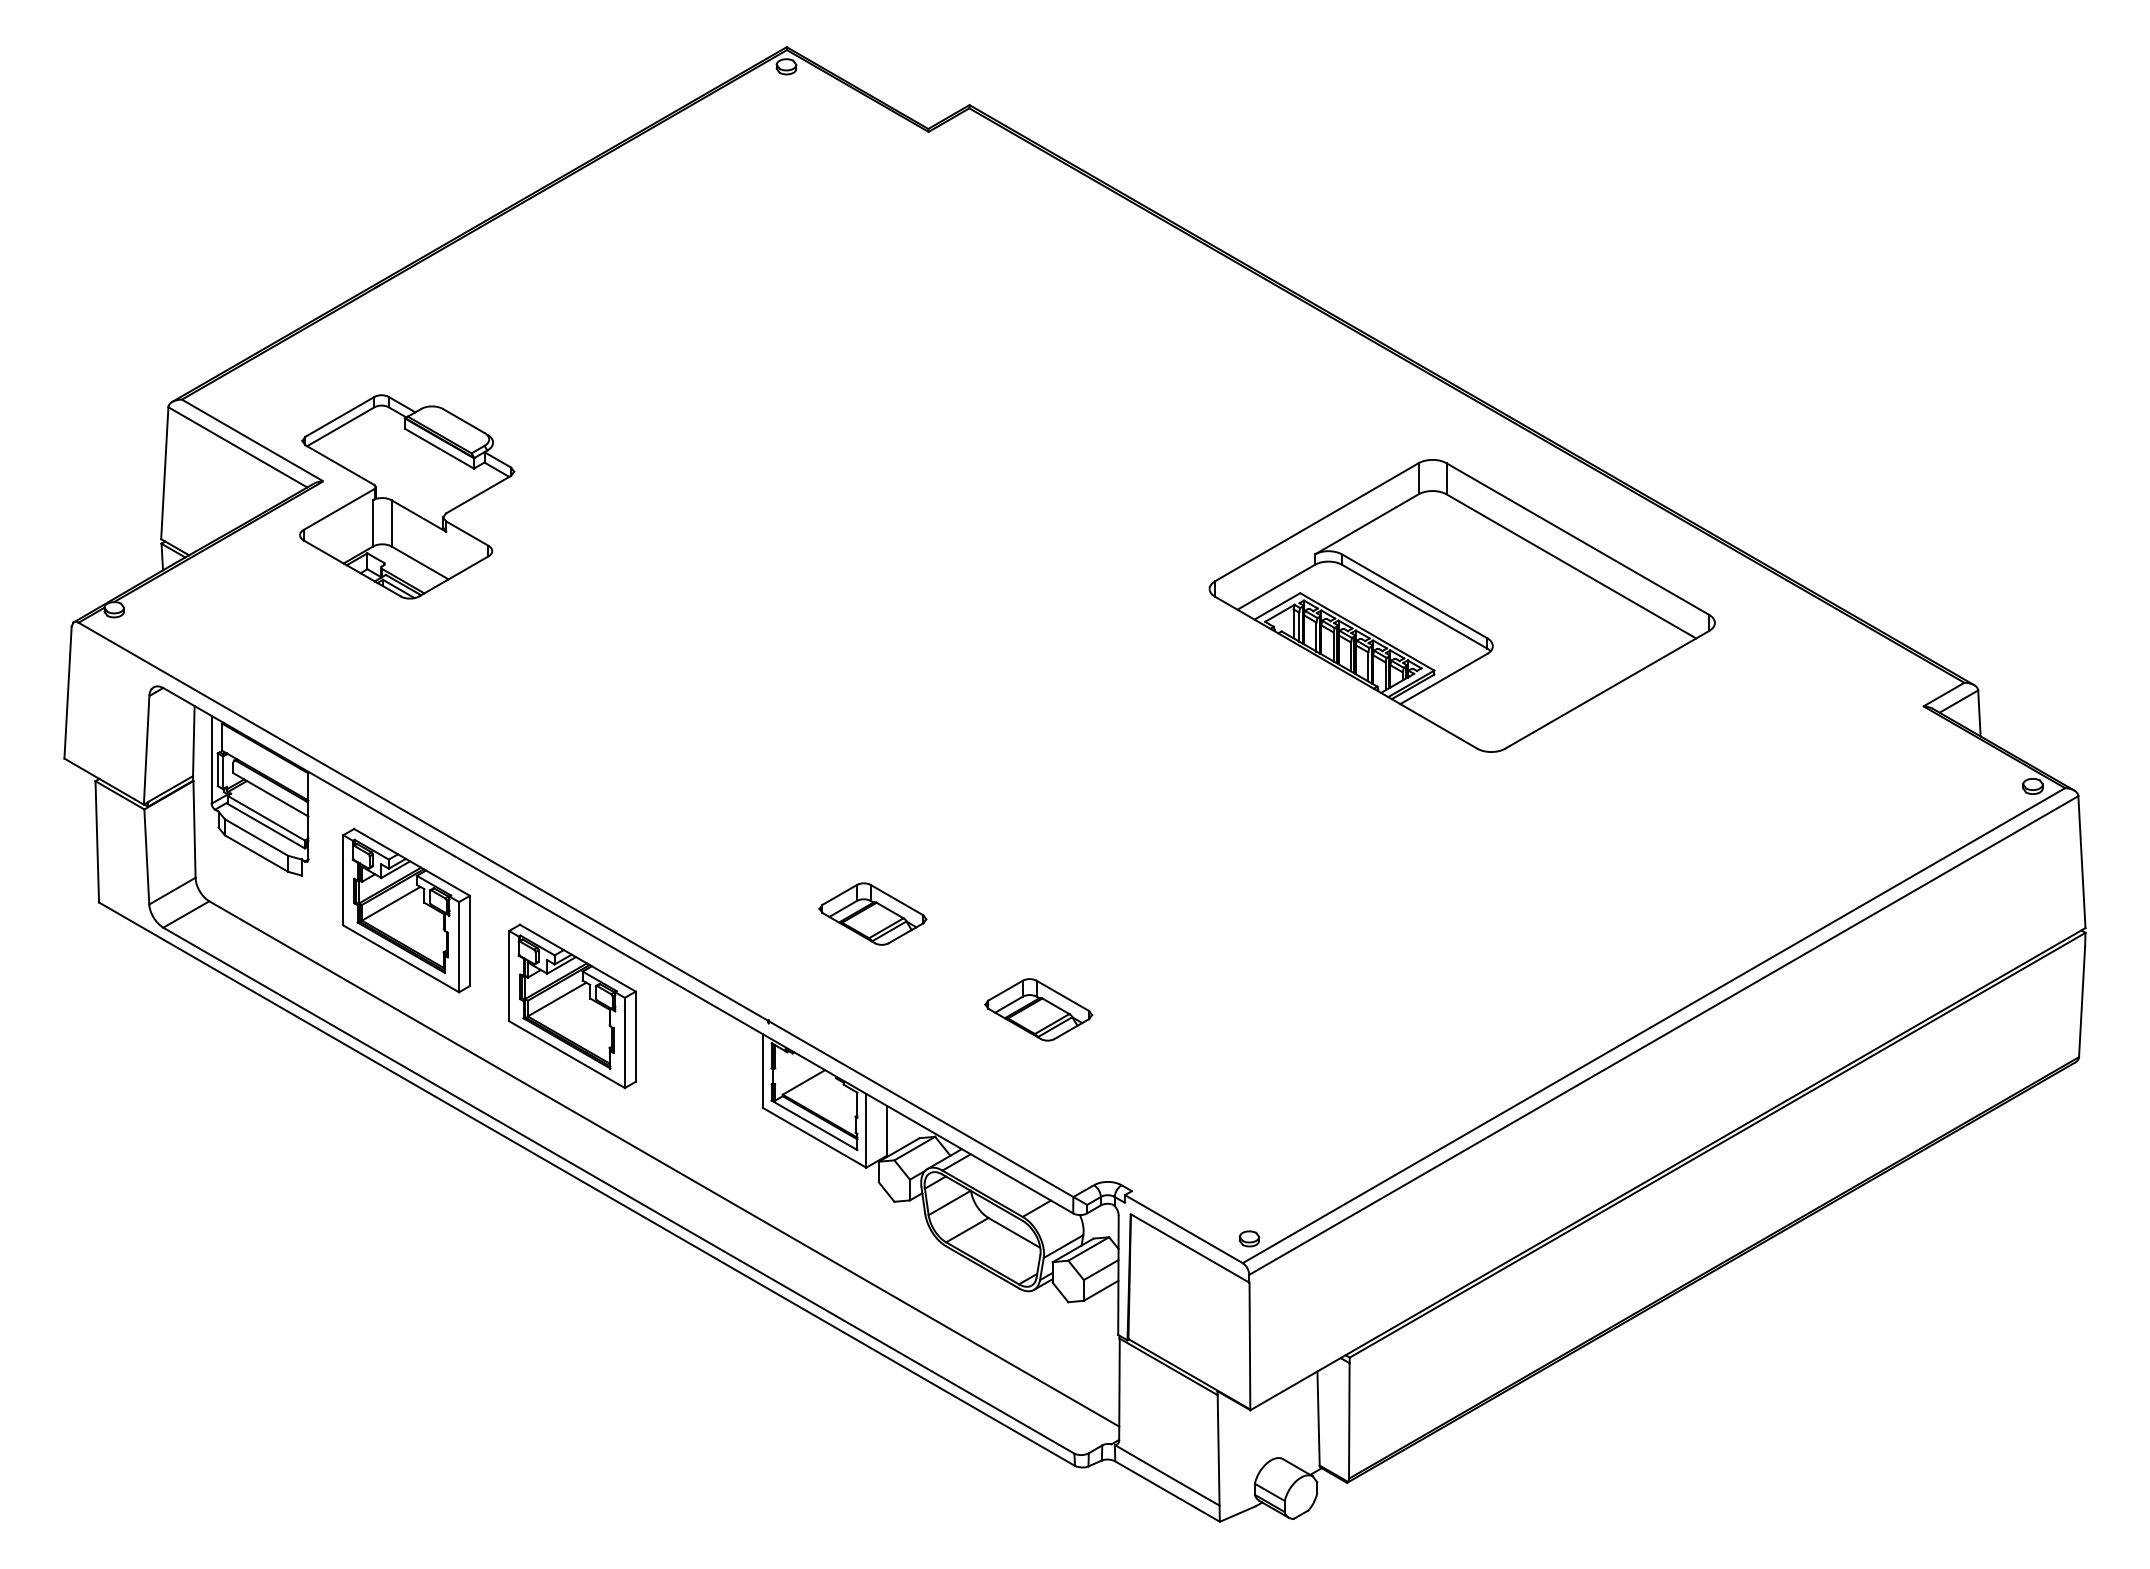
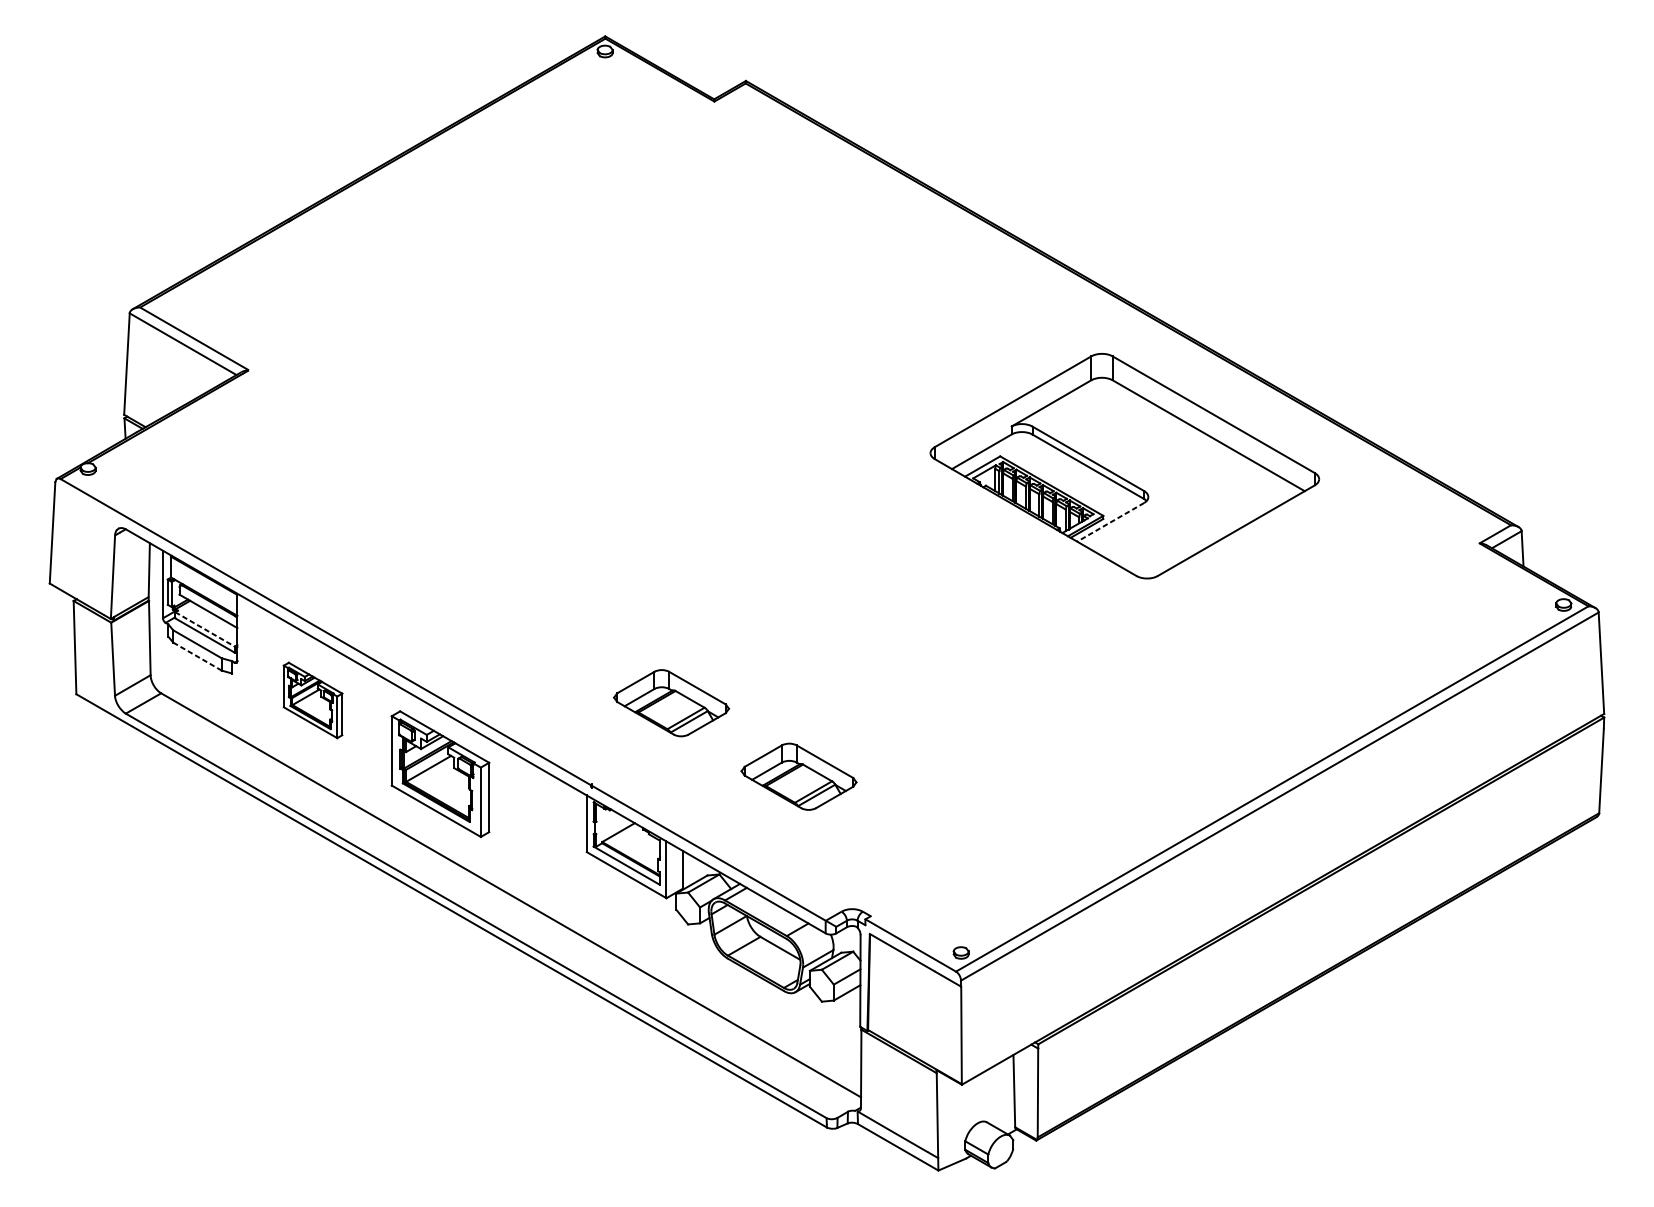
part: (407, 496) -> (313, 381), removed
line: (1443, 679) -> (1110, 522), solid -> dashed
line: (266, 818) -> (205, 629), solid -> dashed
line: (256, 853) -> (197, 656), solid -> dashed
part: (406, 910) -> (312, 700), size x0.6
part: (872, 913) -> (671, 702), size x1.4
part: (1038, 1009) -> (798, 776), size x1.4

